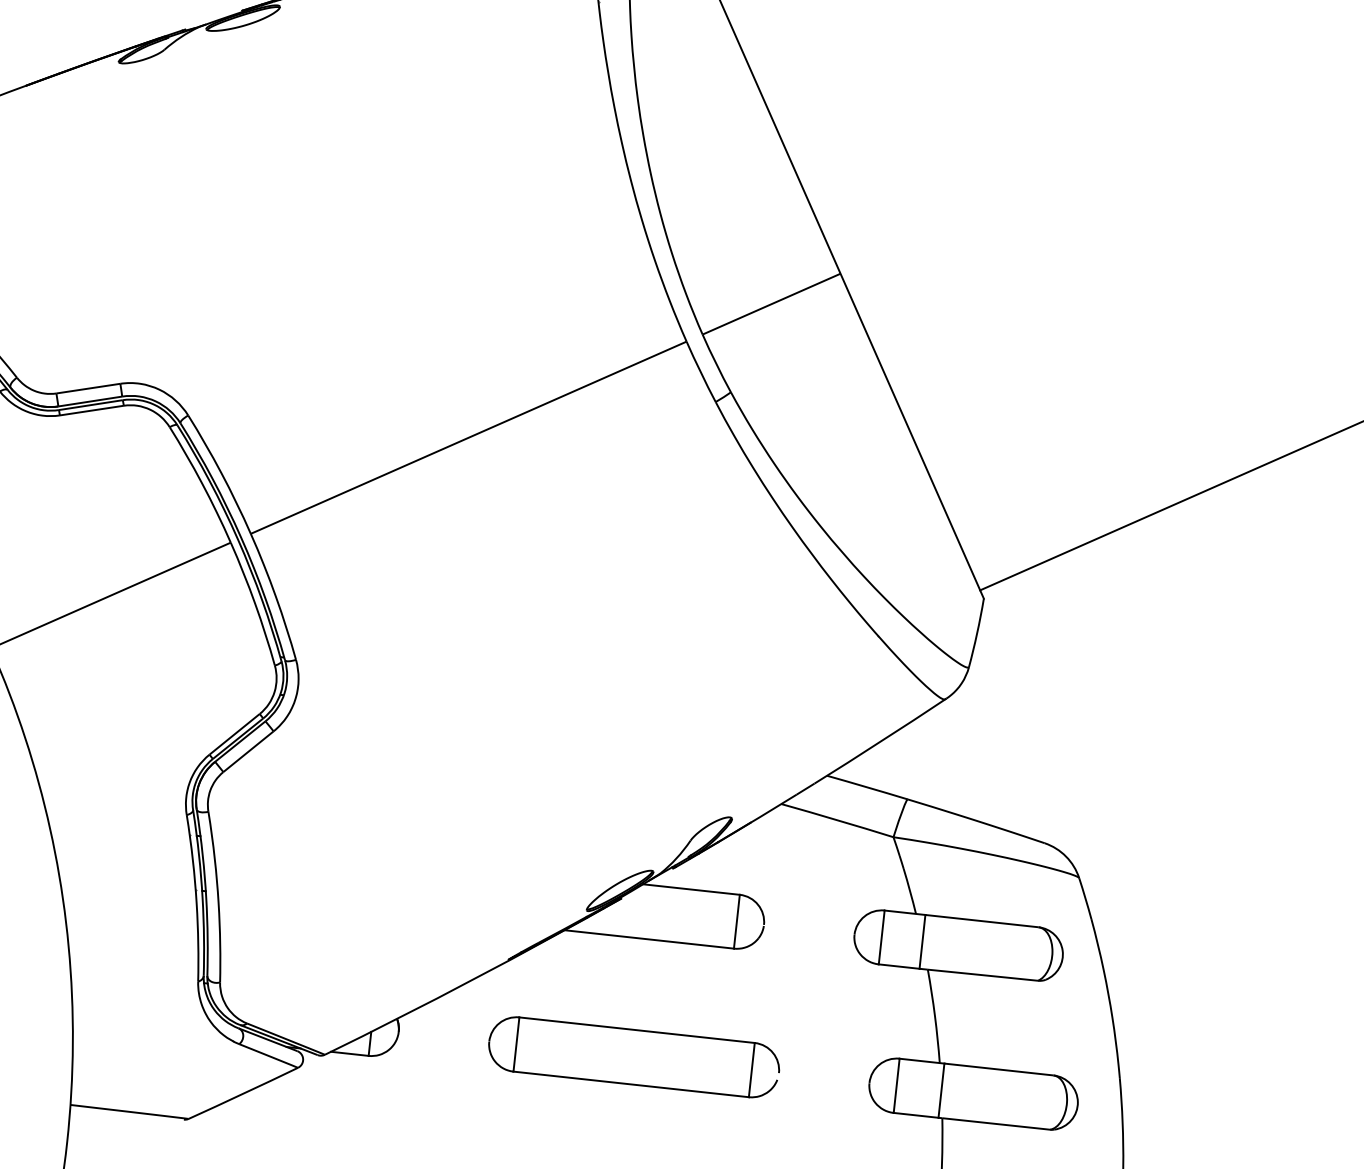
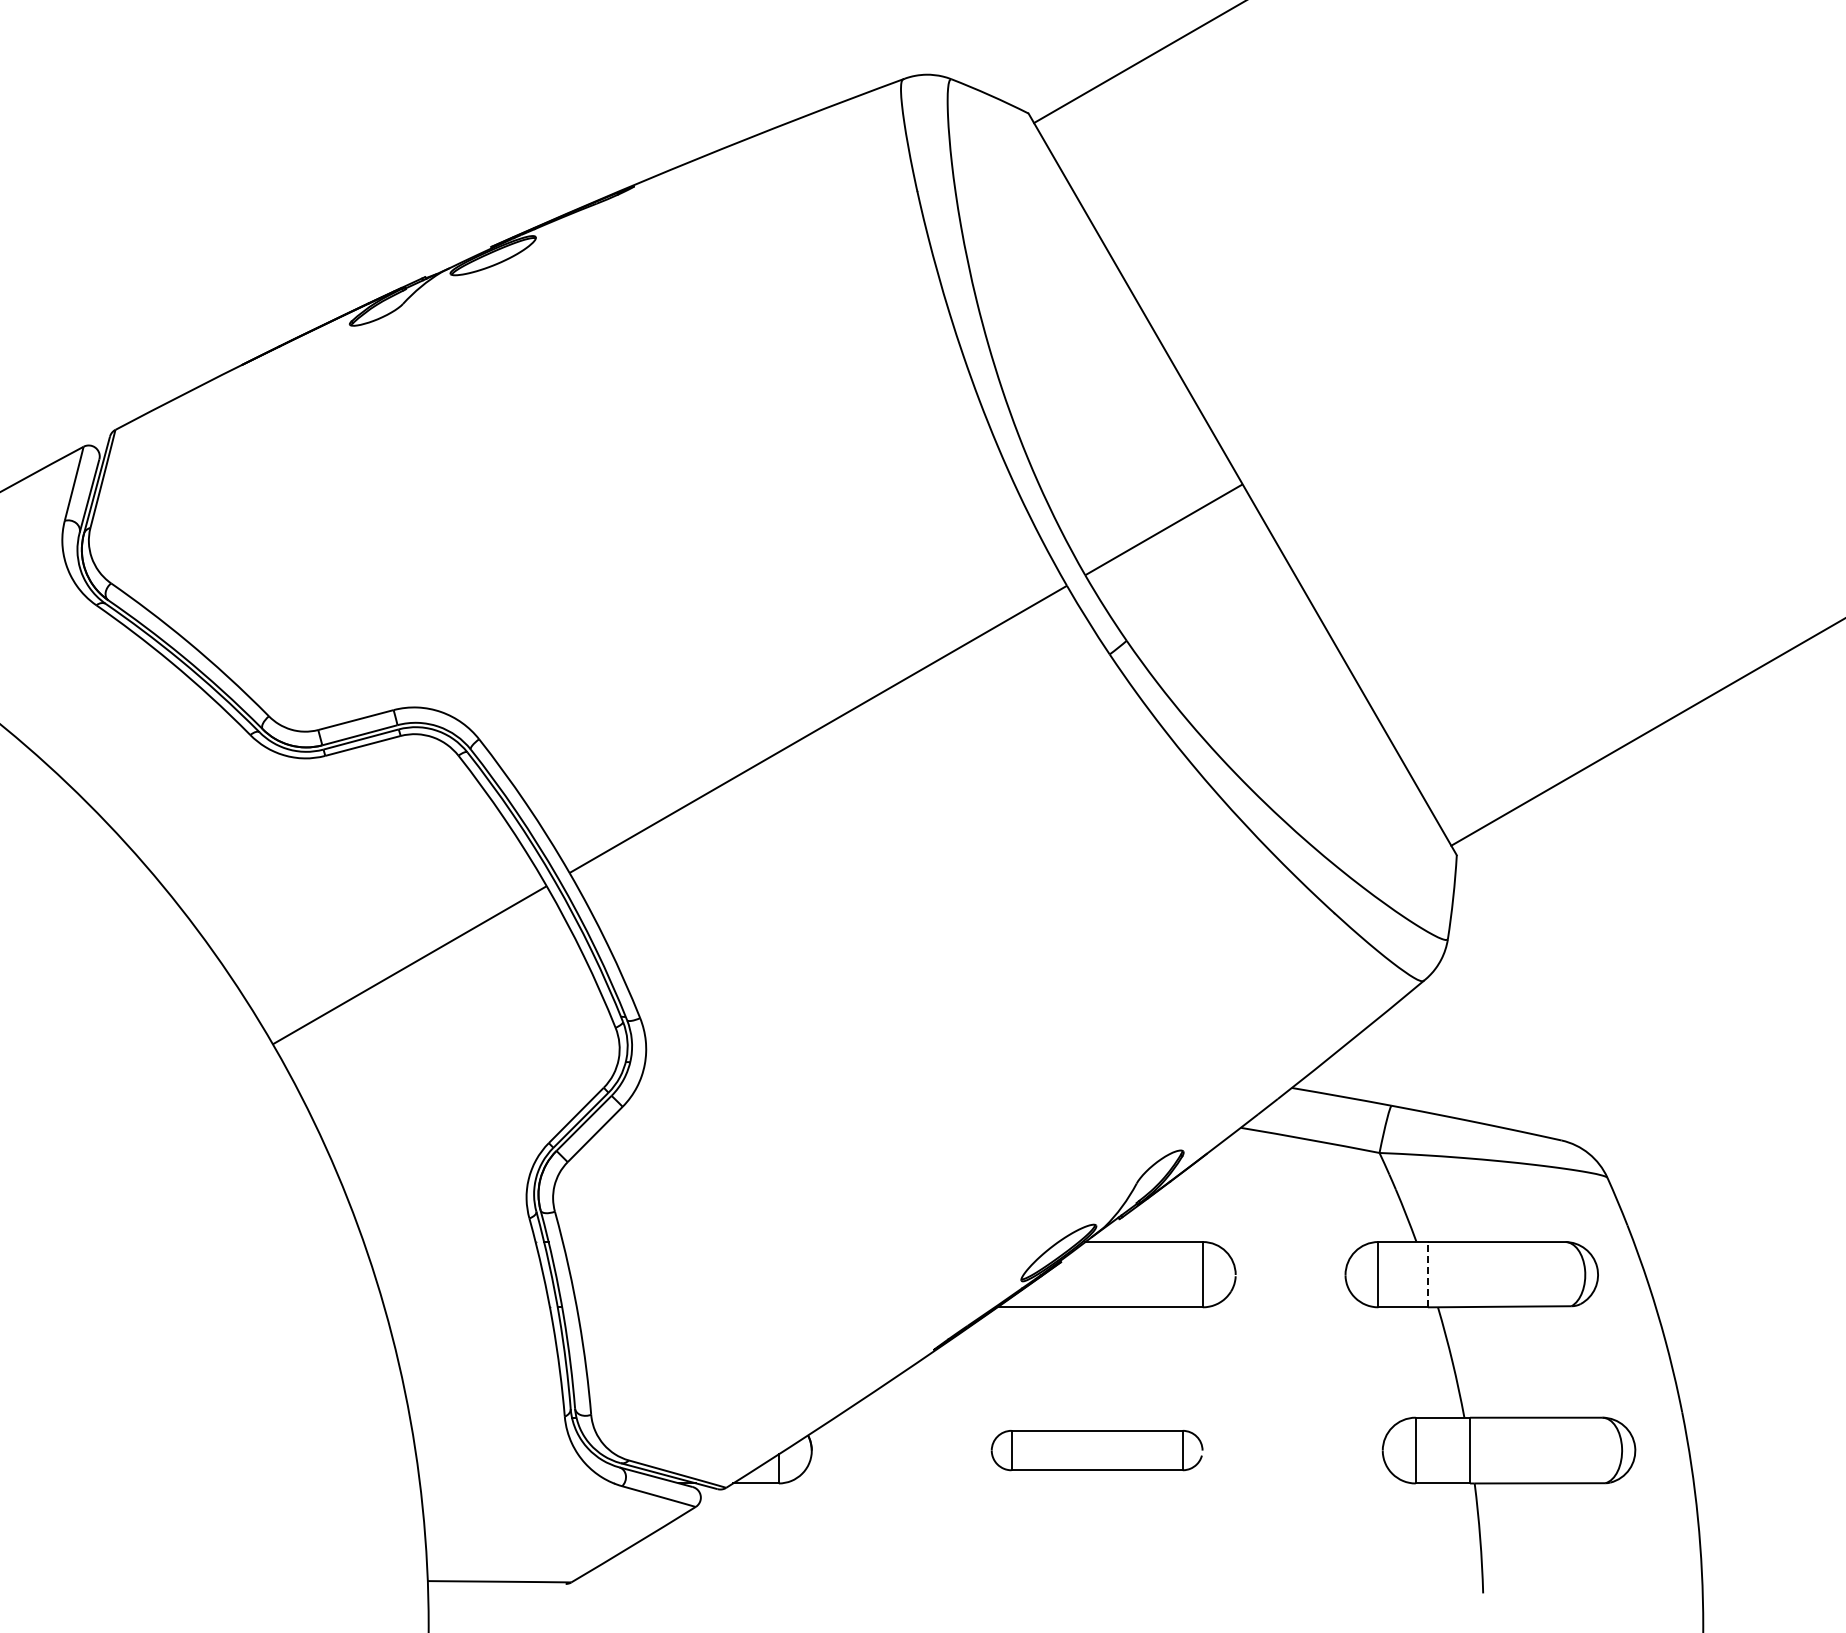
line: (922, 941) -> (1427, 1274), solid -> dashed
part: (633, 1057) -> (1096, 1450), size x0.6

